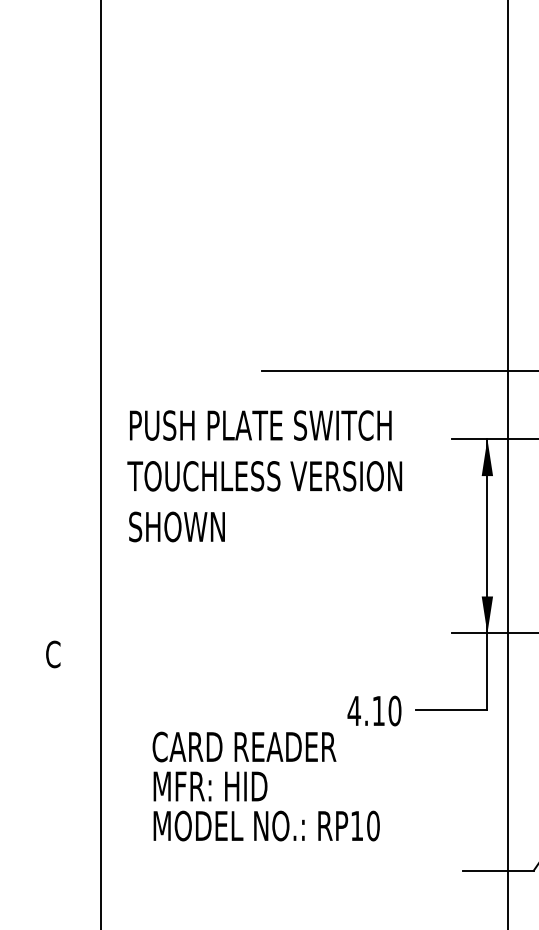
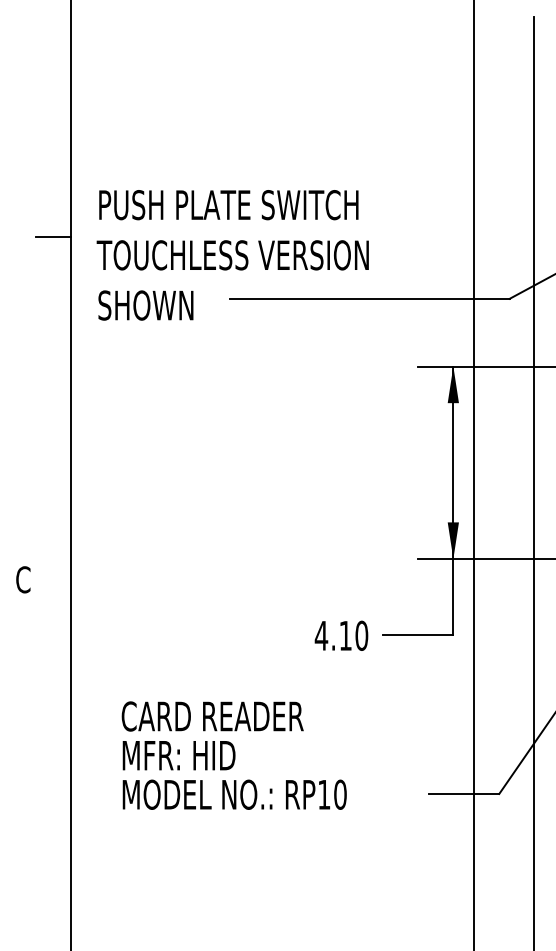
line: (82, 308) -> (52, 237), added
text: (264, 476) -> (232, 255), moved
text: (265, 786) -> (233, 755), moved

